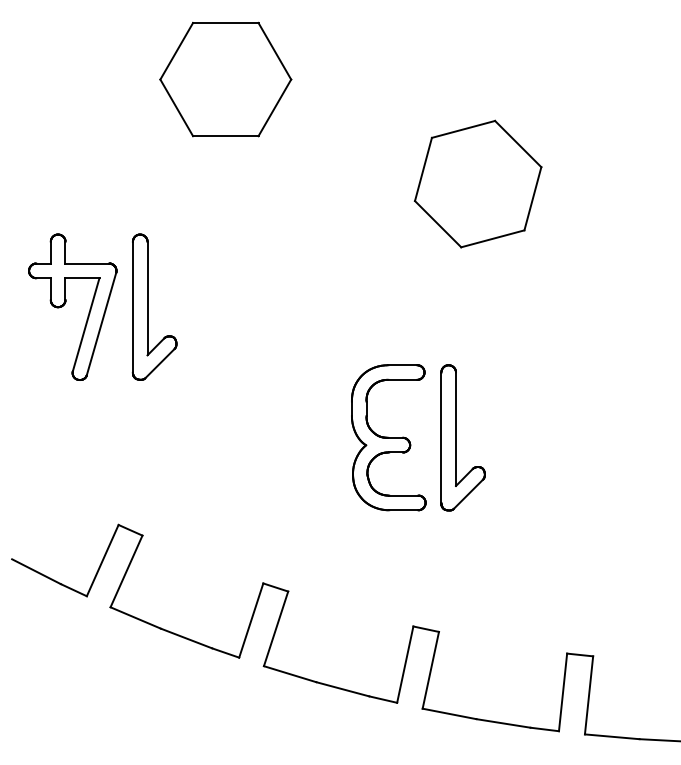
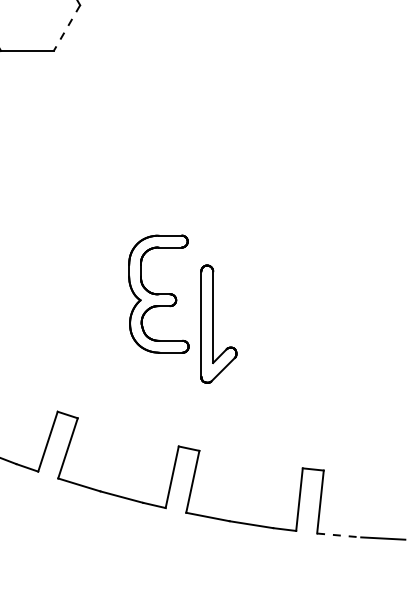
line: (274, 107) -> (66, 27), solid -> dashed
part: (477, 183) -> (230, 89), removed
part: (462, 437) -> (218, 323), moved
line: (612, 736) -> (339, 535), solid -> dashed

